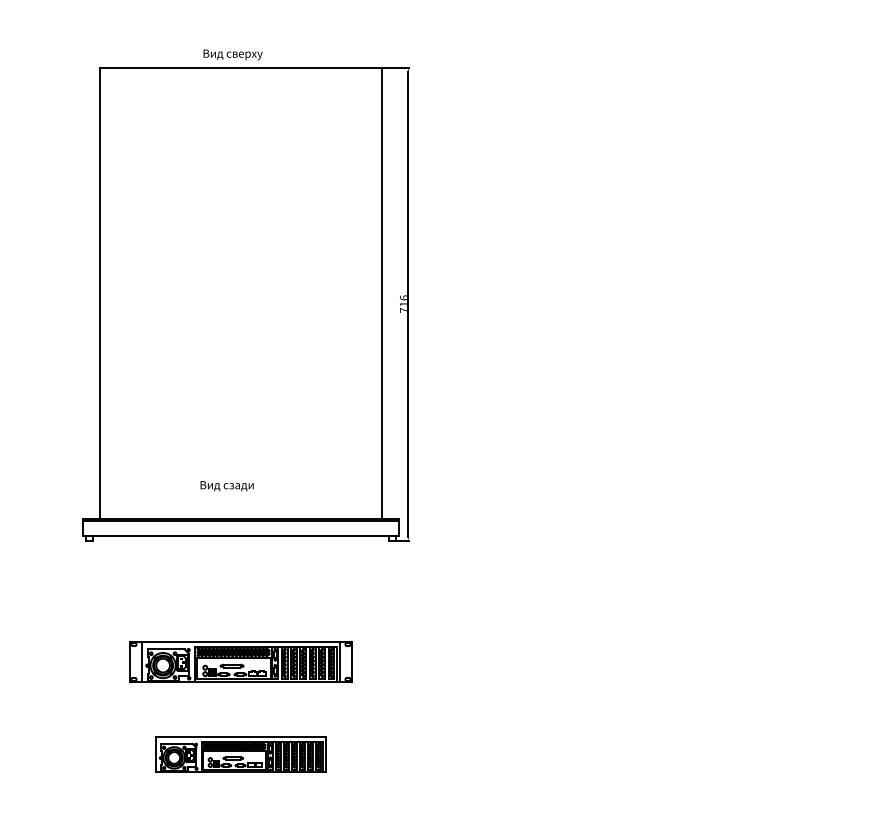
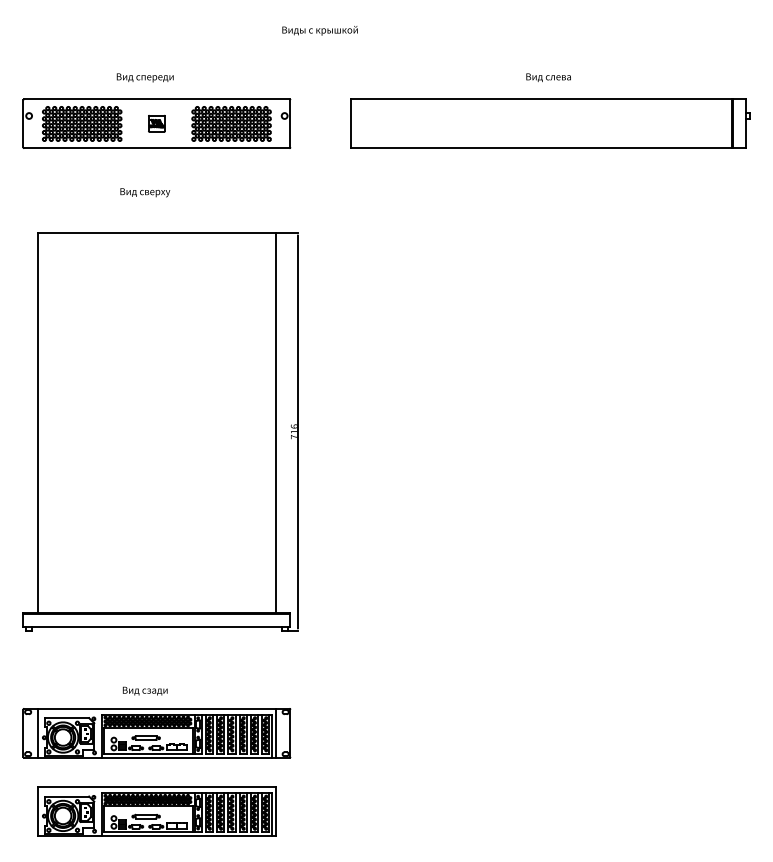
text: (233, 54) -> (145, 192), moved
text: (226, 485) -> (144, 690), moved
part: (240, 662) -> (156, 733), size x1.43
part: (240, 754) -> (156, 811), size x1.67

